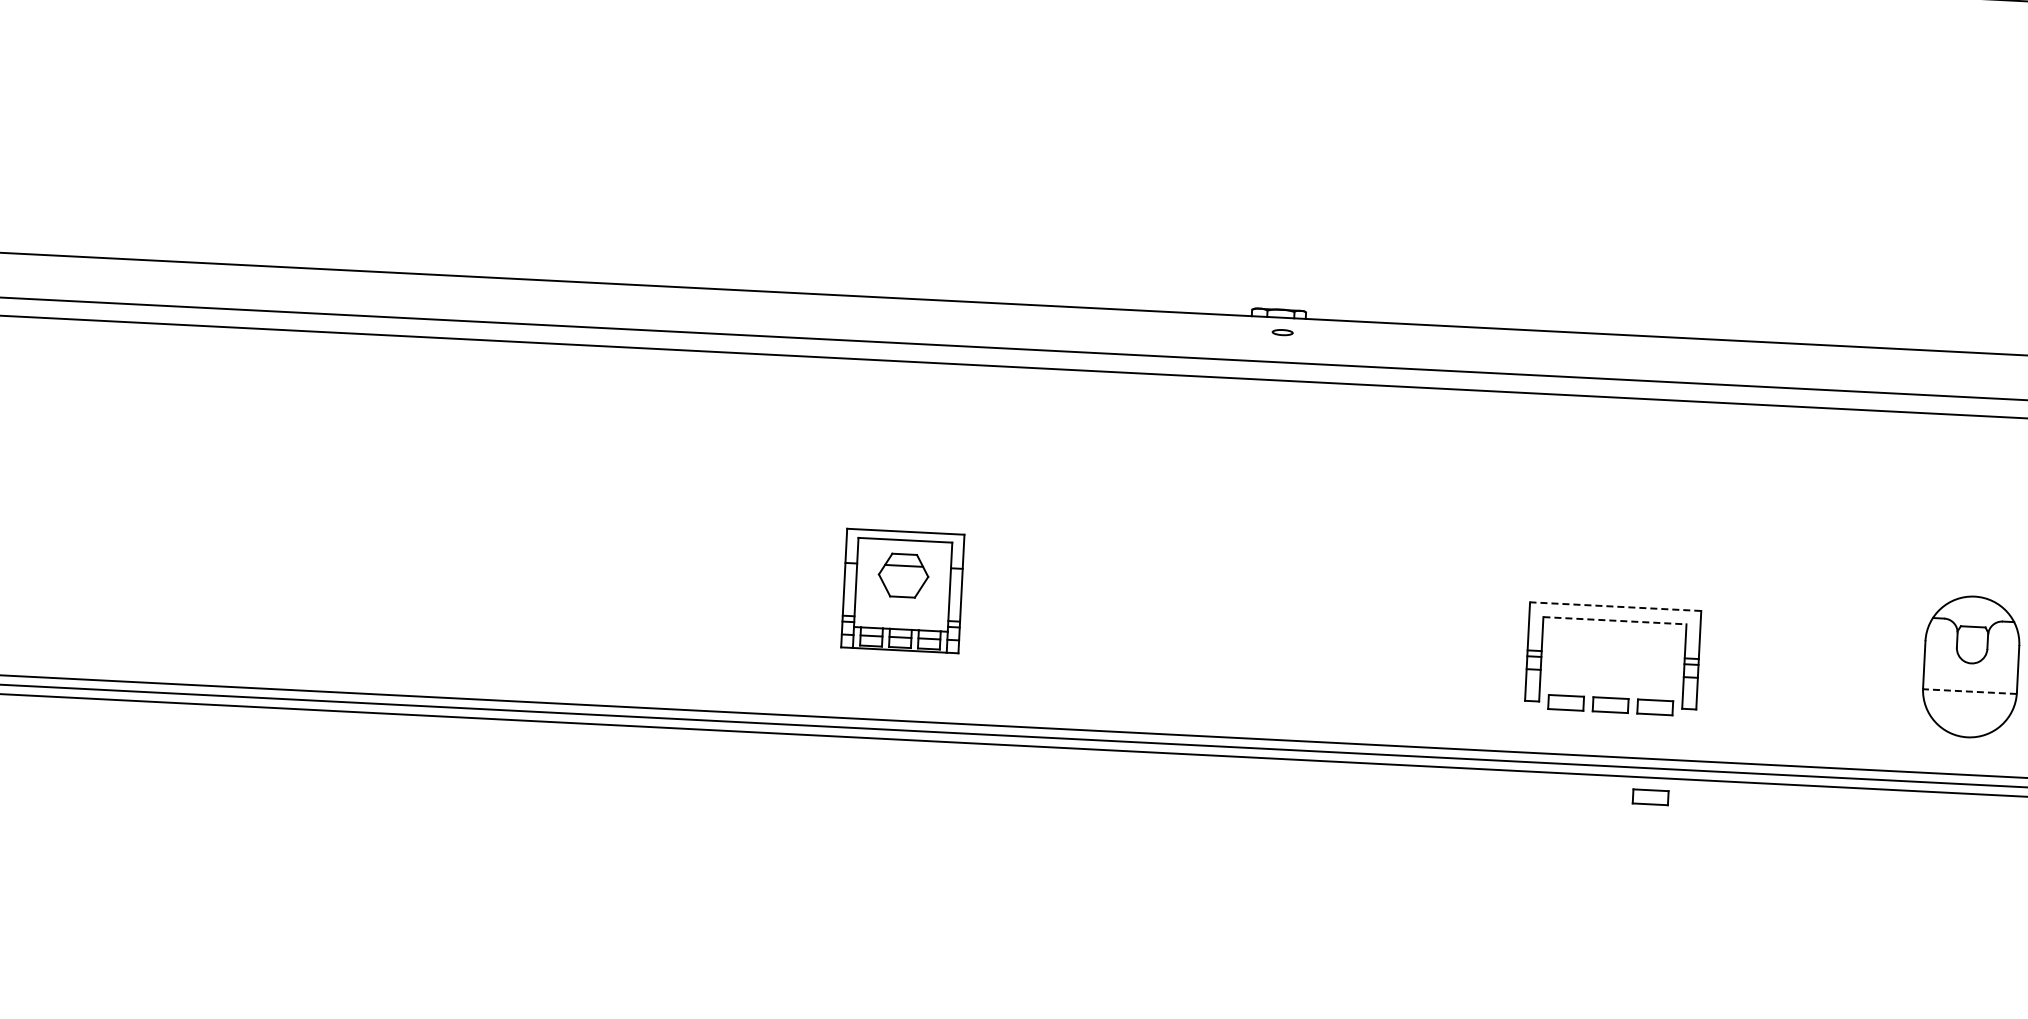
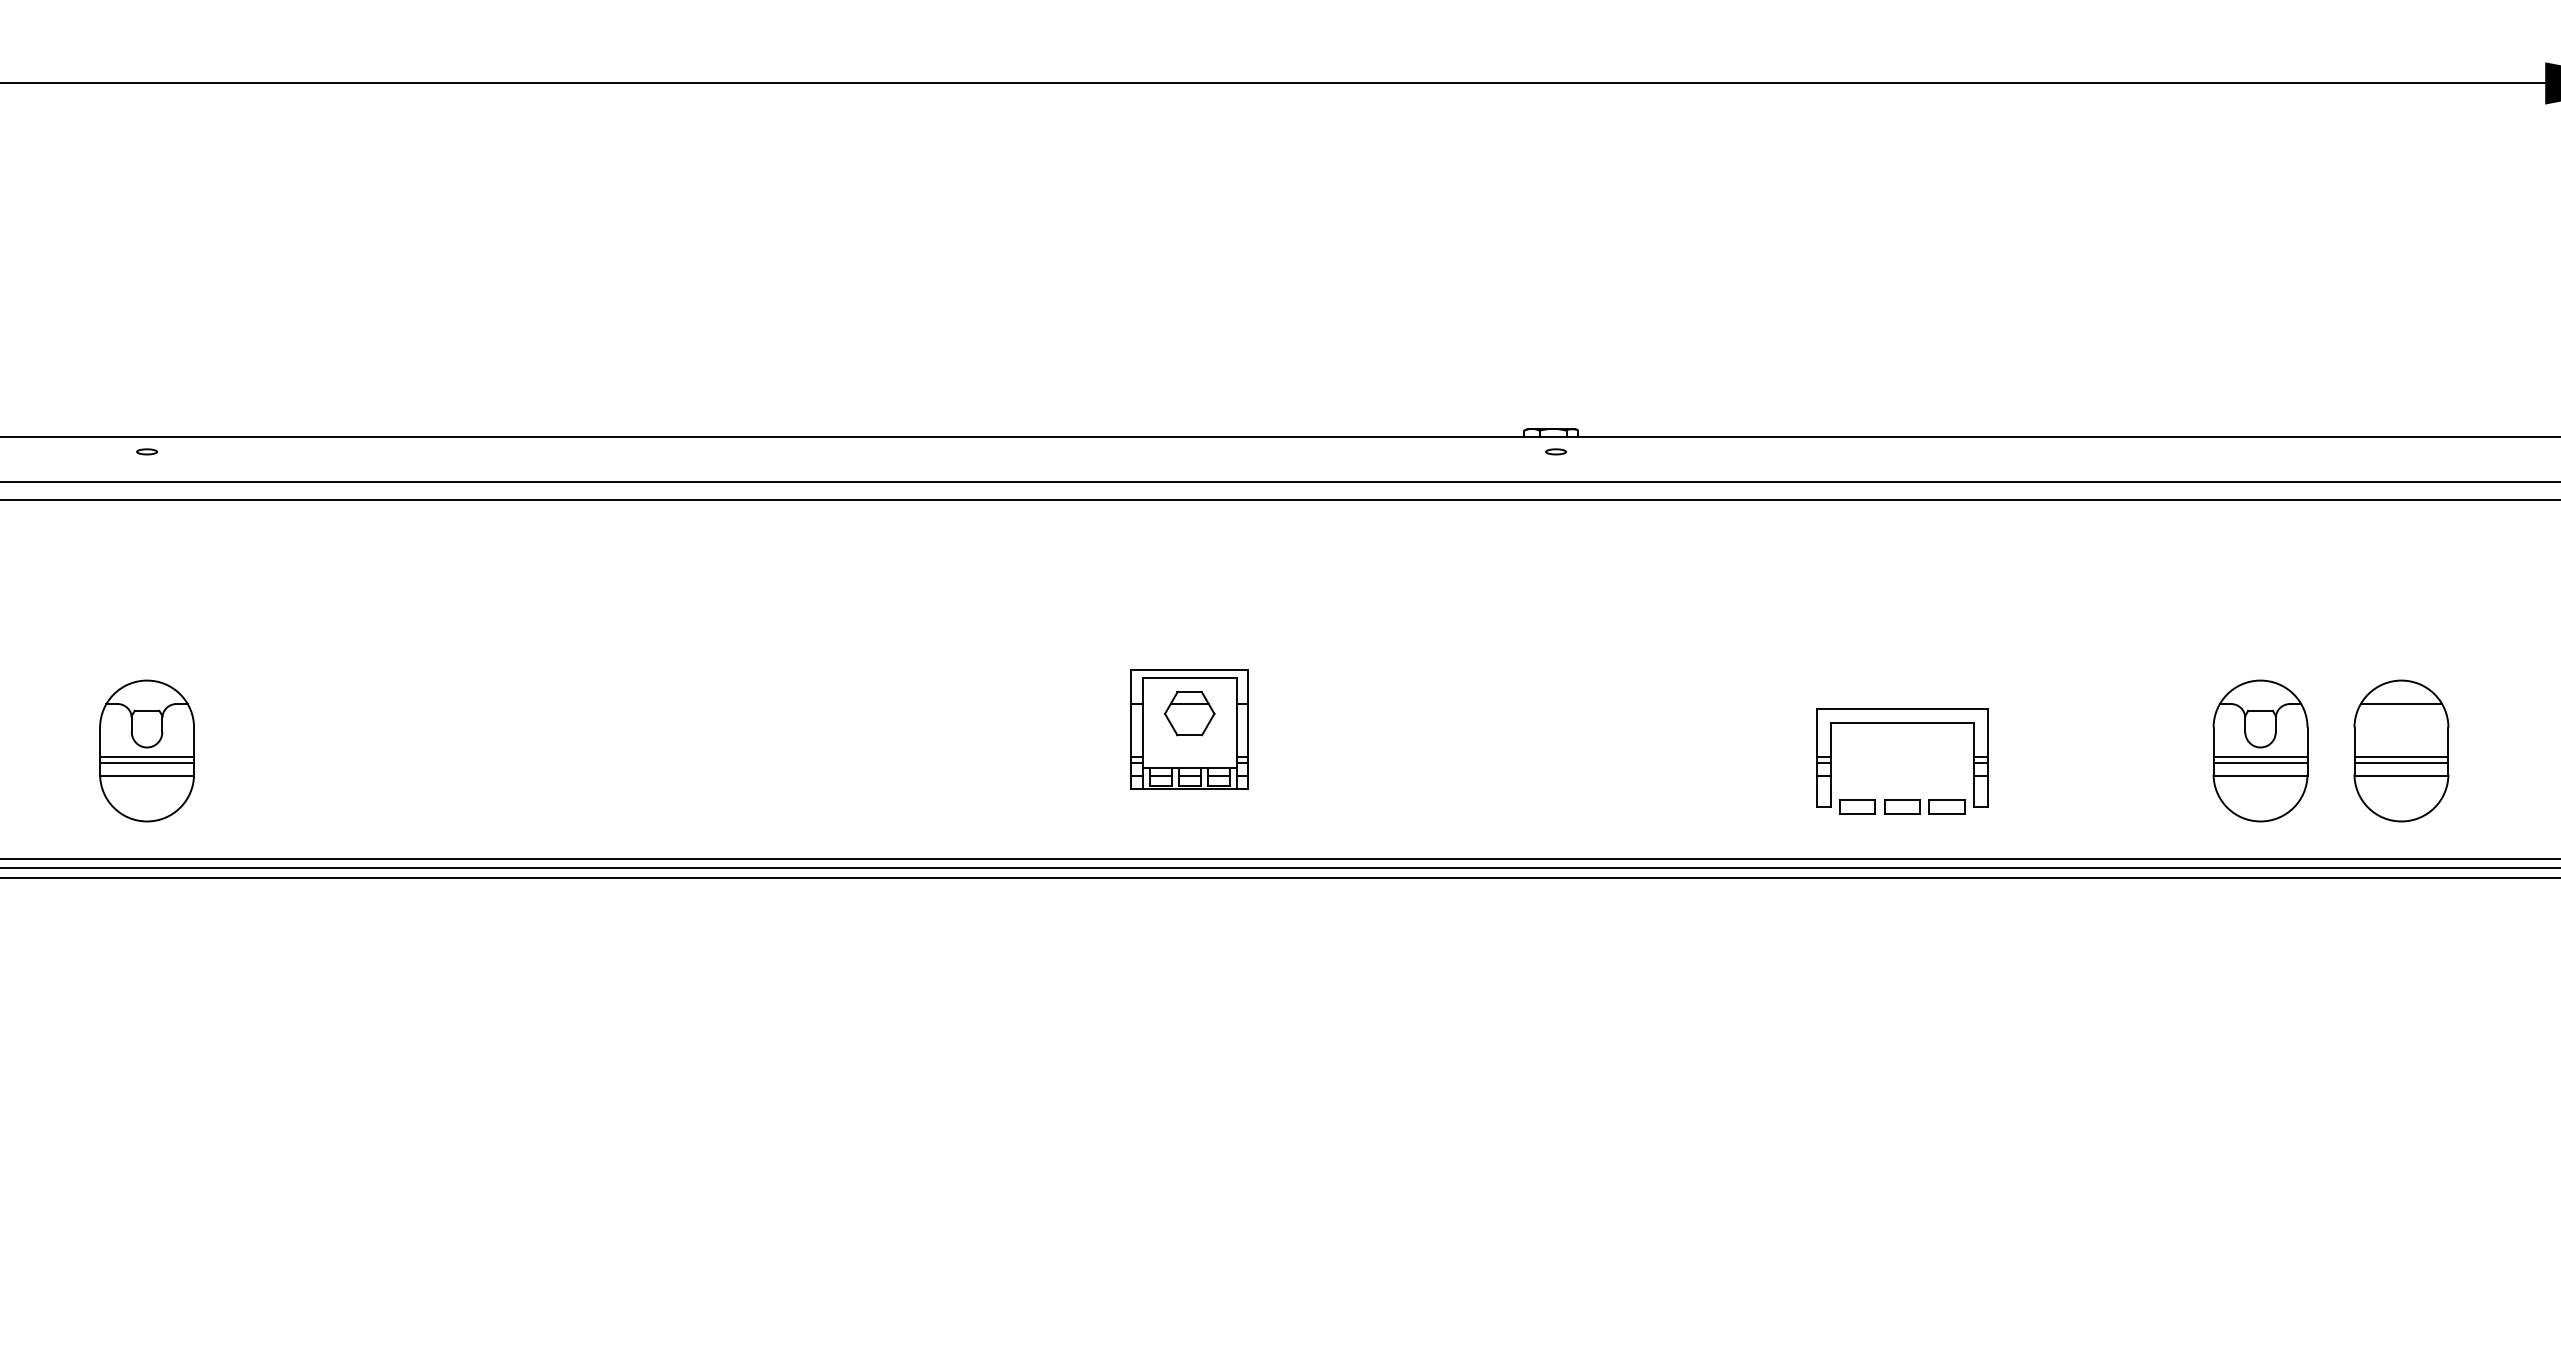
line: (1615, 606) -> (1902, 708), dashed -> solid
line: (1615, 620) -> (1902, 722), dashed -> solid
line: (1970, 672) -> (2260, 756), added
line: (1970, 678) -> (2260, 762), added
line: (1969, 691) -> (2260, 775), dashed -> solid
part: (1650, 796) -> (1946, 896), removed

